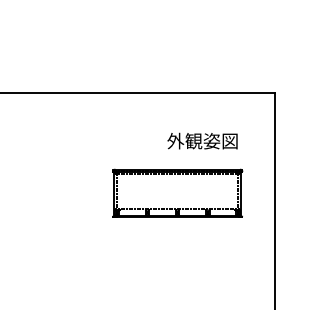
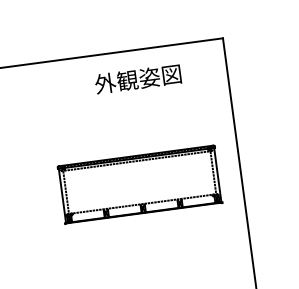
text: (202, 140) -> (137, 78), moved
part: (177, 192) -> (139, 183), moved

